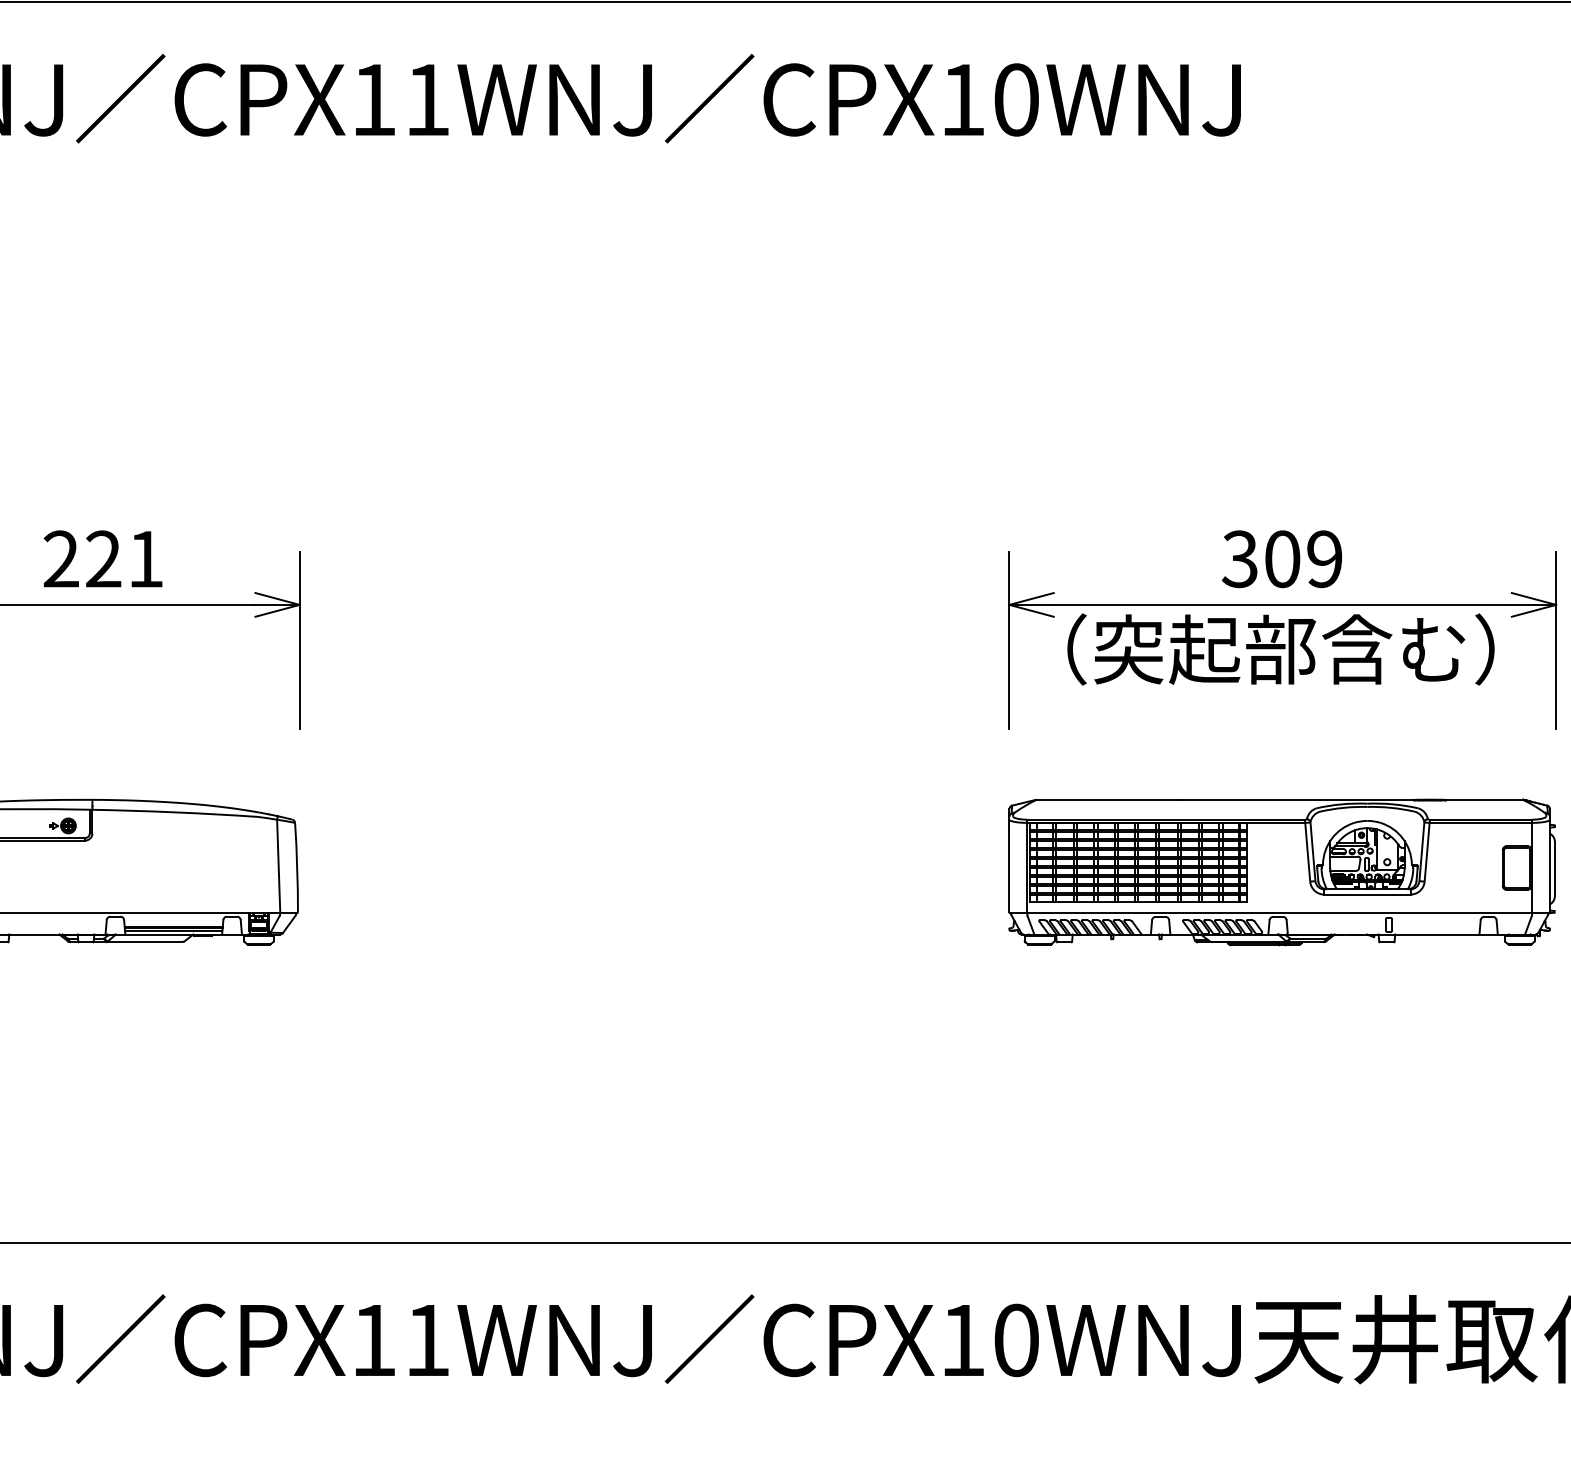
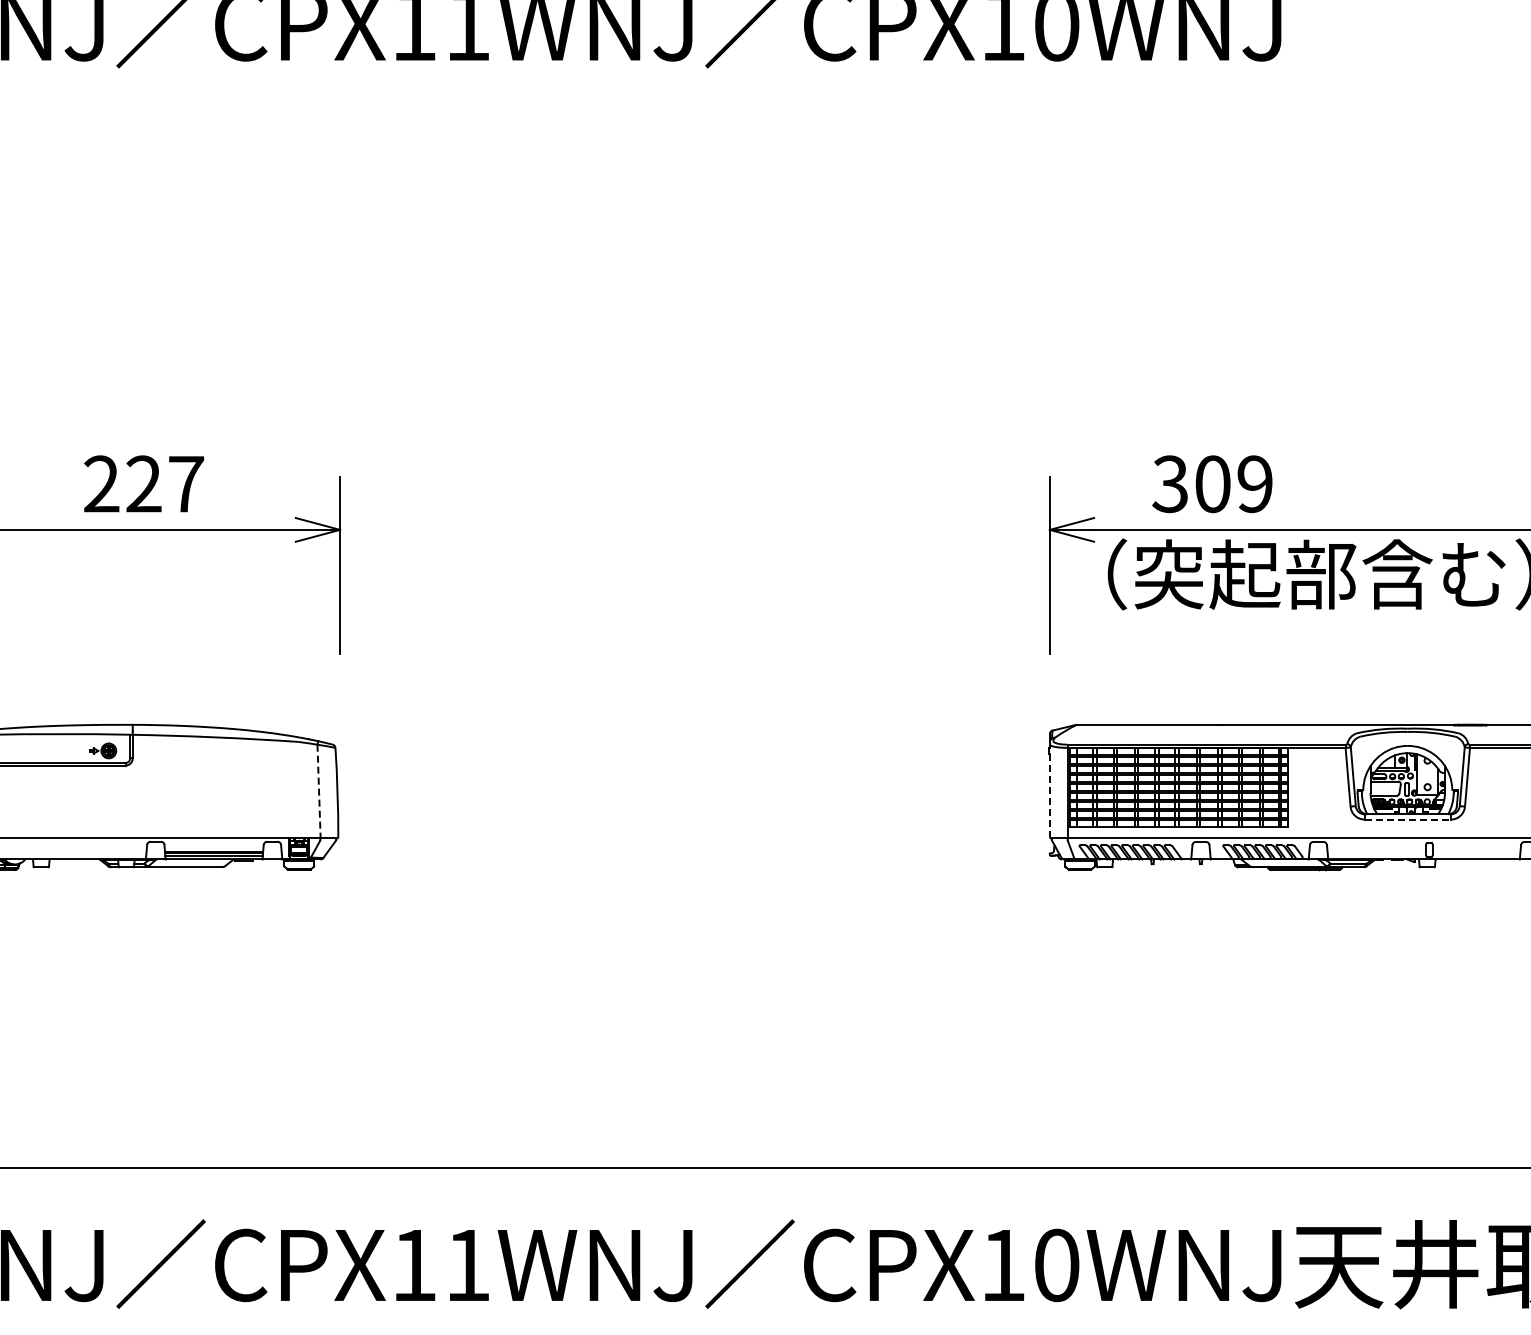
text: (145, 559) -> (185, 484), 221 -> 227
text: (1281, 559) -> (1211, 484), moved
line: (278, 866) -> (318, 791), solid -> dashed
line: (1009, 870) -> (1049, 795), solid -> dashed
line: (1367, 894) -> (1407, 819), solid -> dashed

